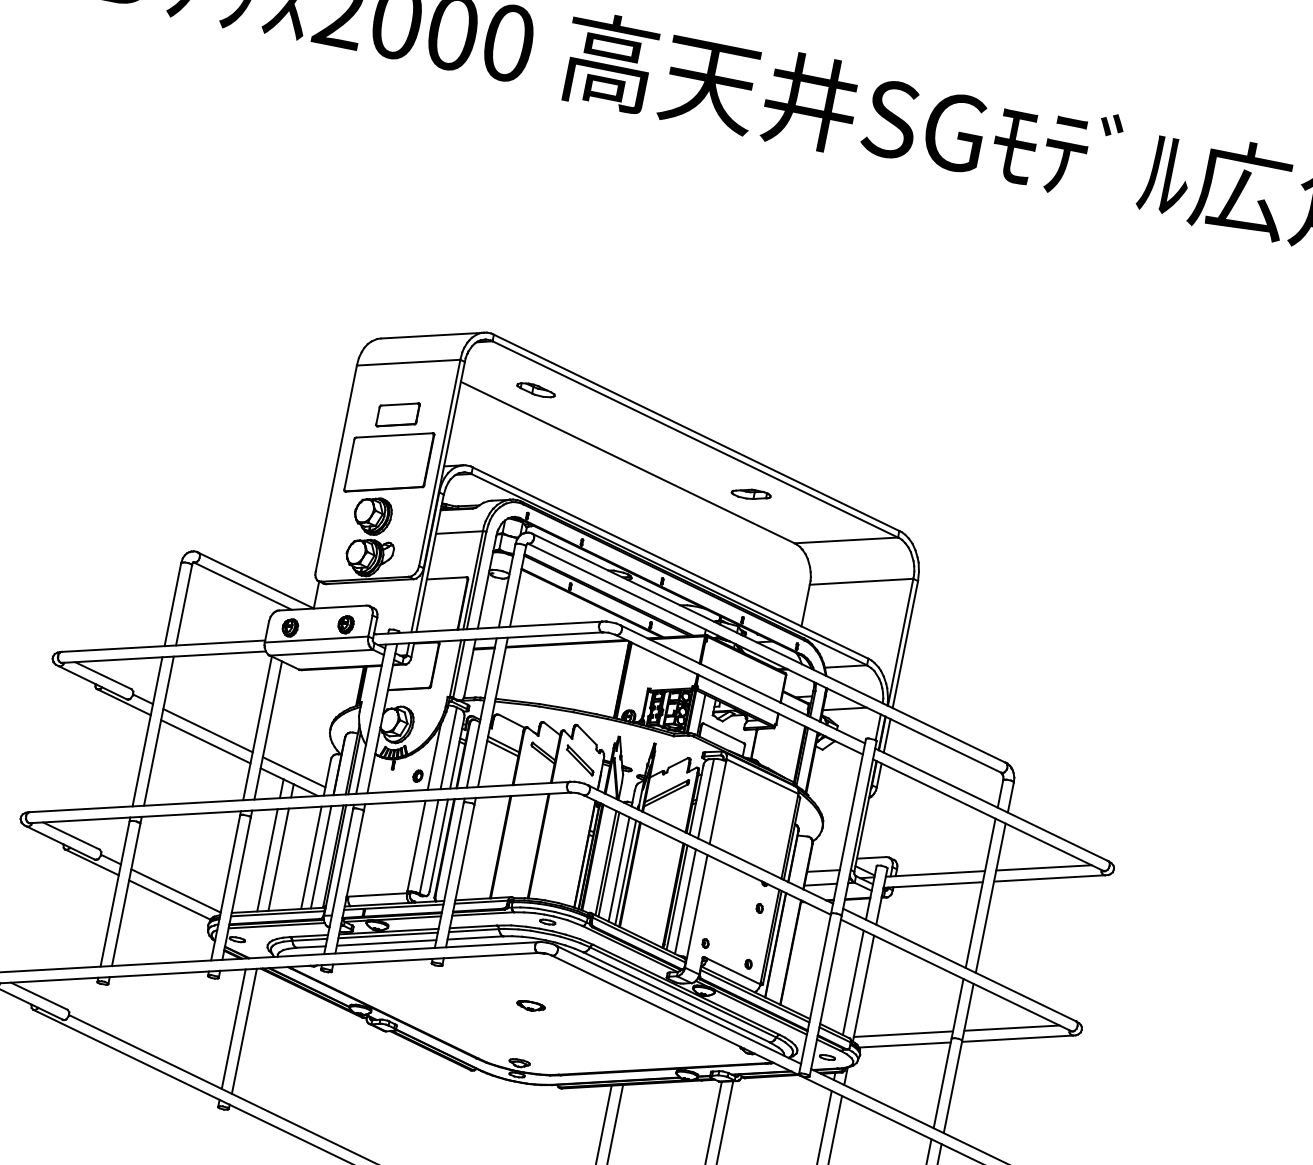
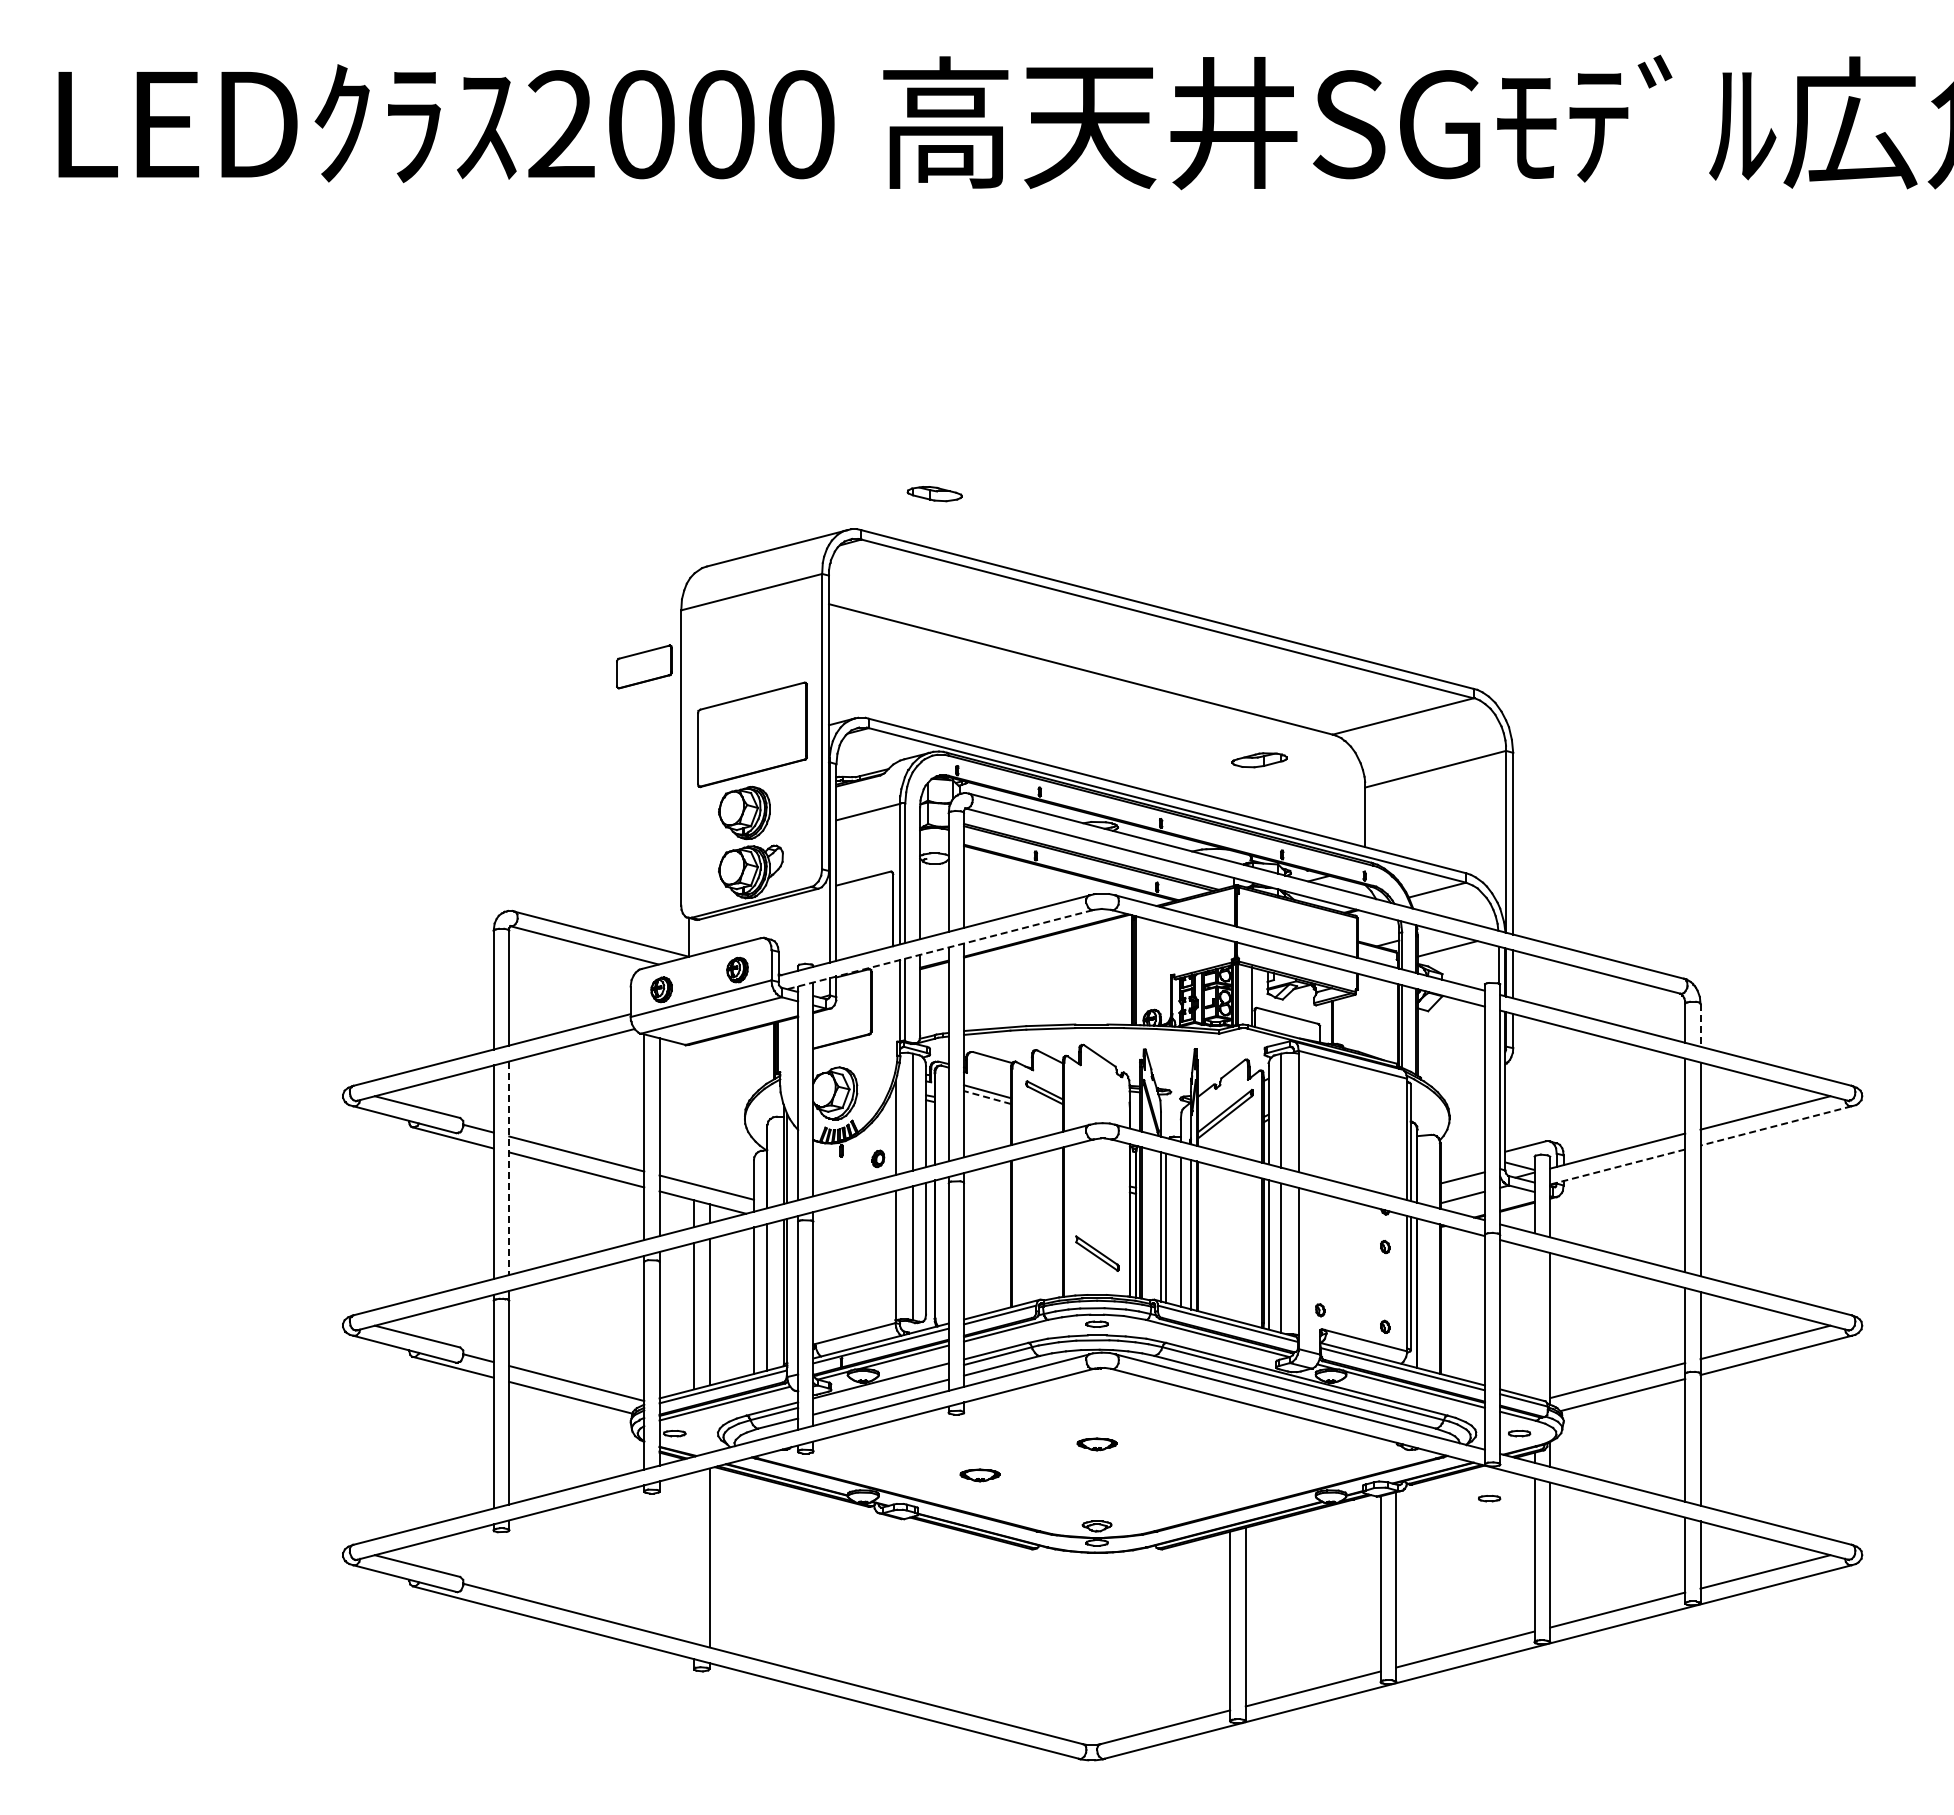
part: (535, 390) -> (934, 494), moved
part: (398, 414) -> (644, 666), moved
part: (751, 494) -> (1259, 760), moved
line: (491, 638) -> (941, 949), solid -> dashed
line: (159, 731) -> (509, 1168), solid -> dashed
line: (502, 748) -> (987, 1097), solid -> dashed
part: (580, 760) -> (1097, 1253), moved
line: (1010, 797) -> (1700, 1025), solid -> dashed
line: (1049, 878) -> (1775, 1126), solid -> dashed
line: (933, 885) -> (1617, 1167), solid -> dashed
line: (387, 934) -> (880, 1385), removed
line: (853, 982) -> (1534, 1323), removed
part: (444, 1011) -> (979, 1475), added
line: (233, 1028) -> (694, 1557), removed
part: (797, 1098) -> (1489, 1498), added

